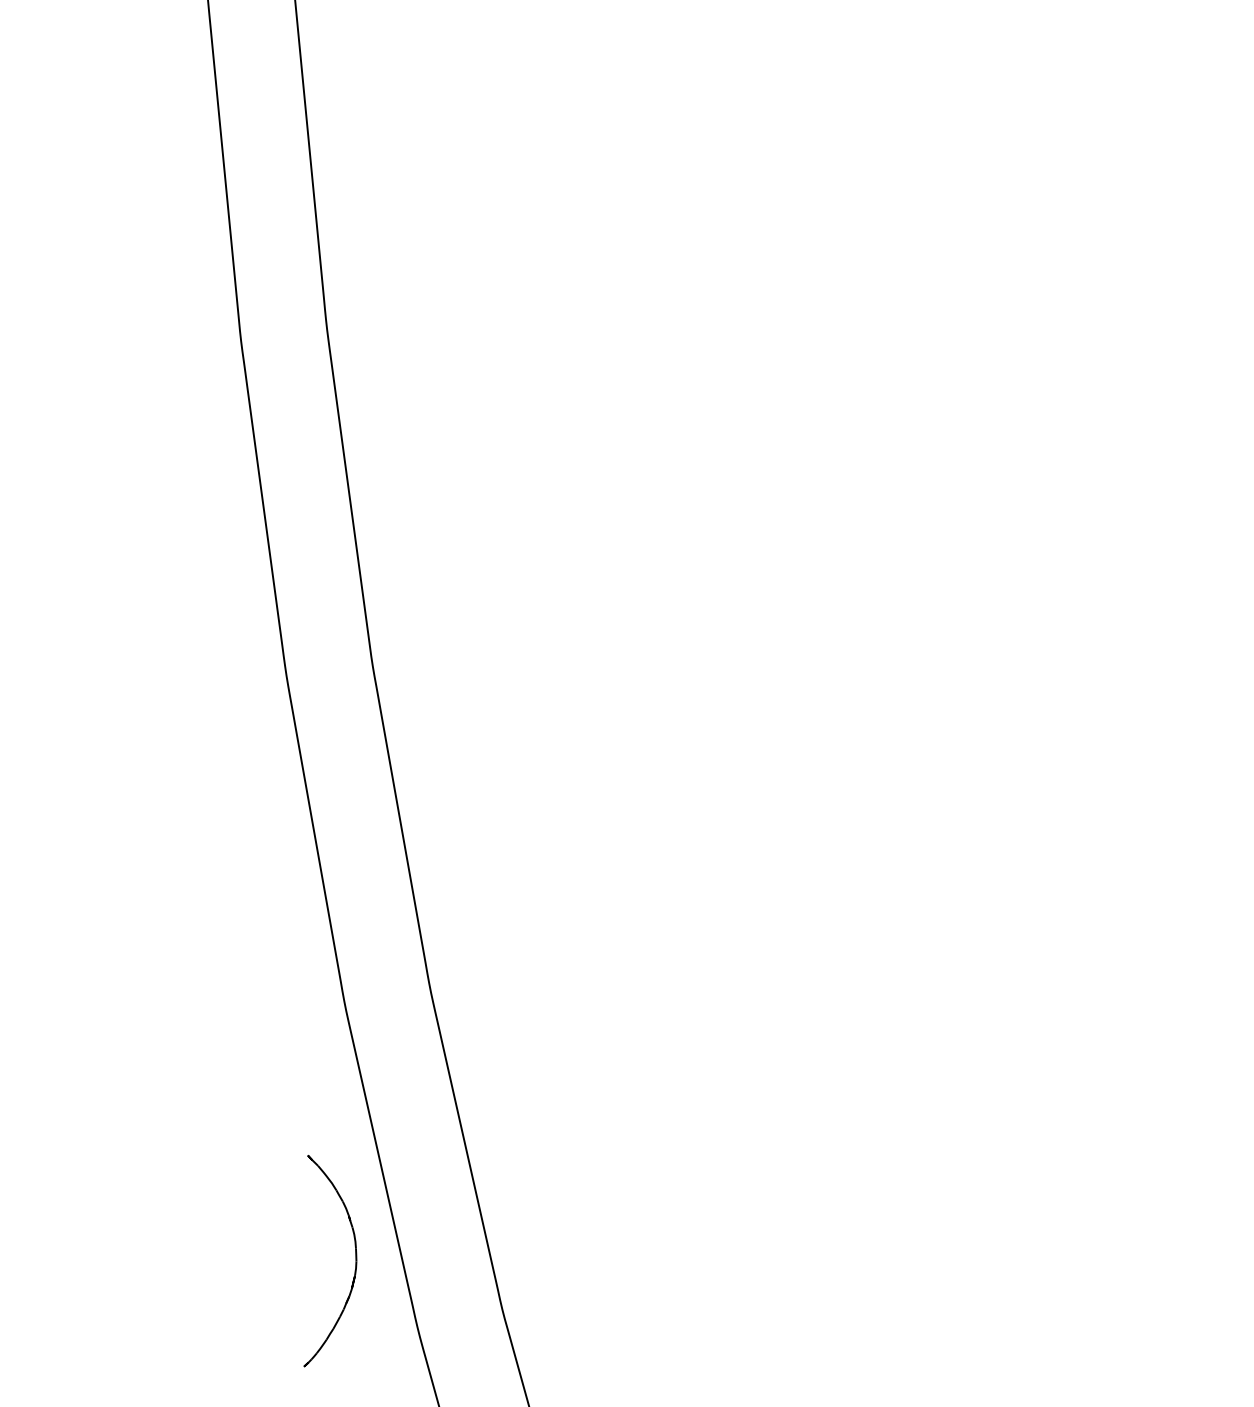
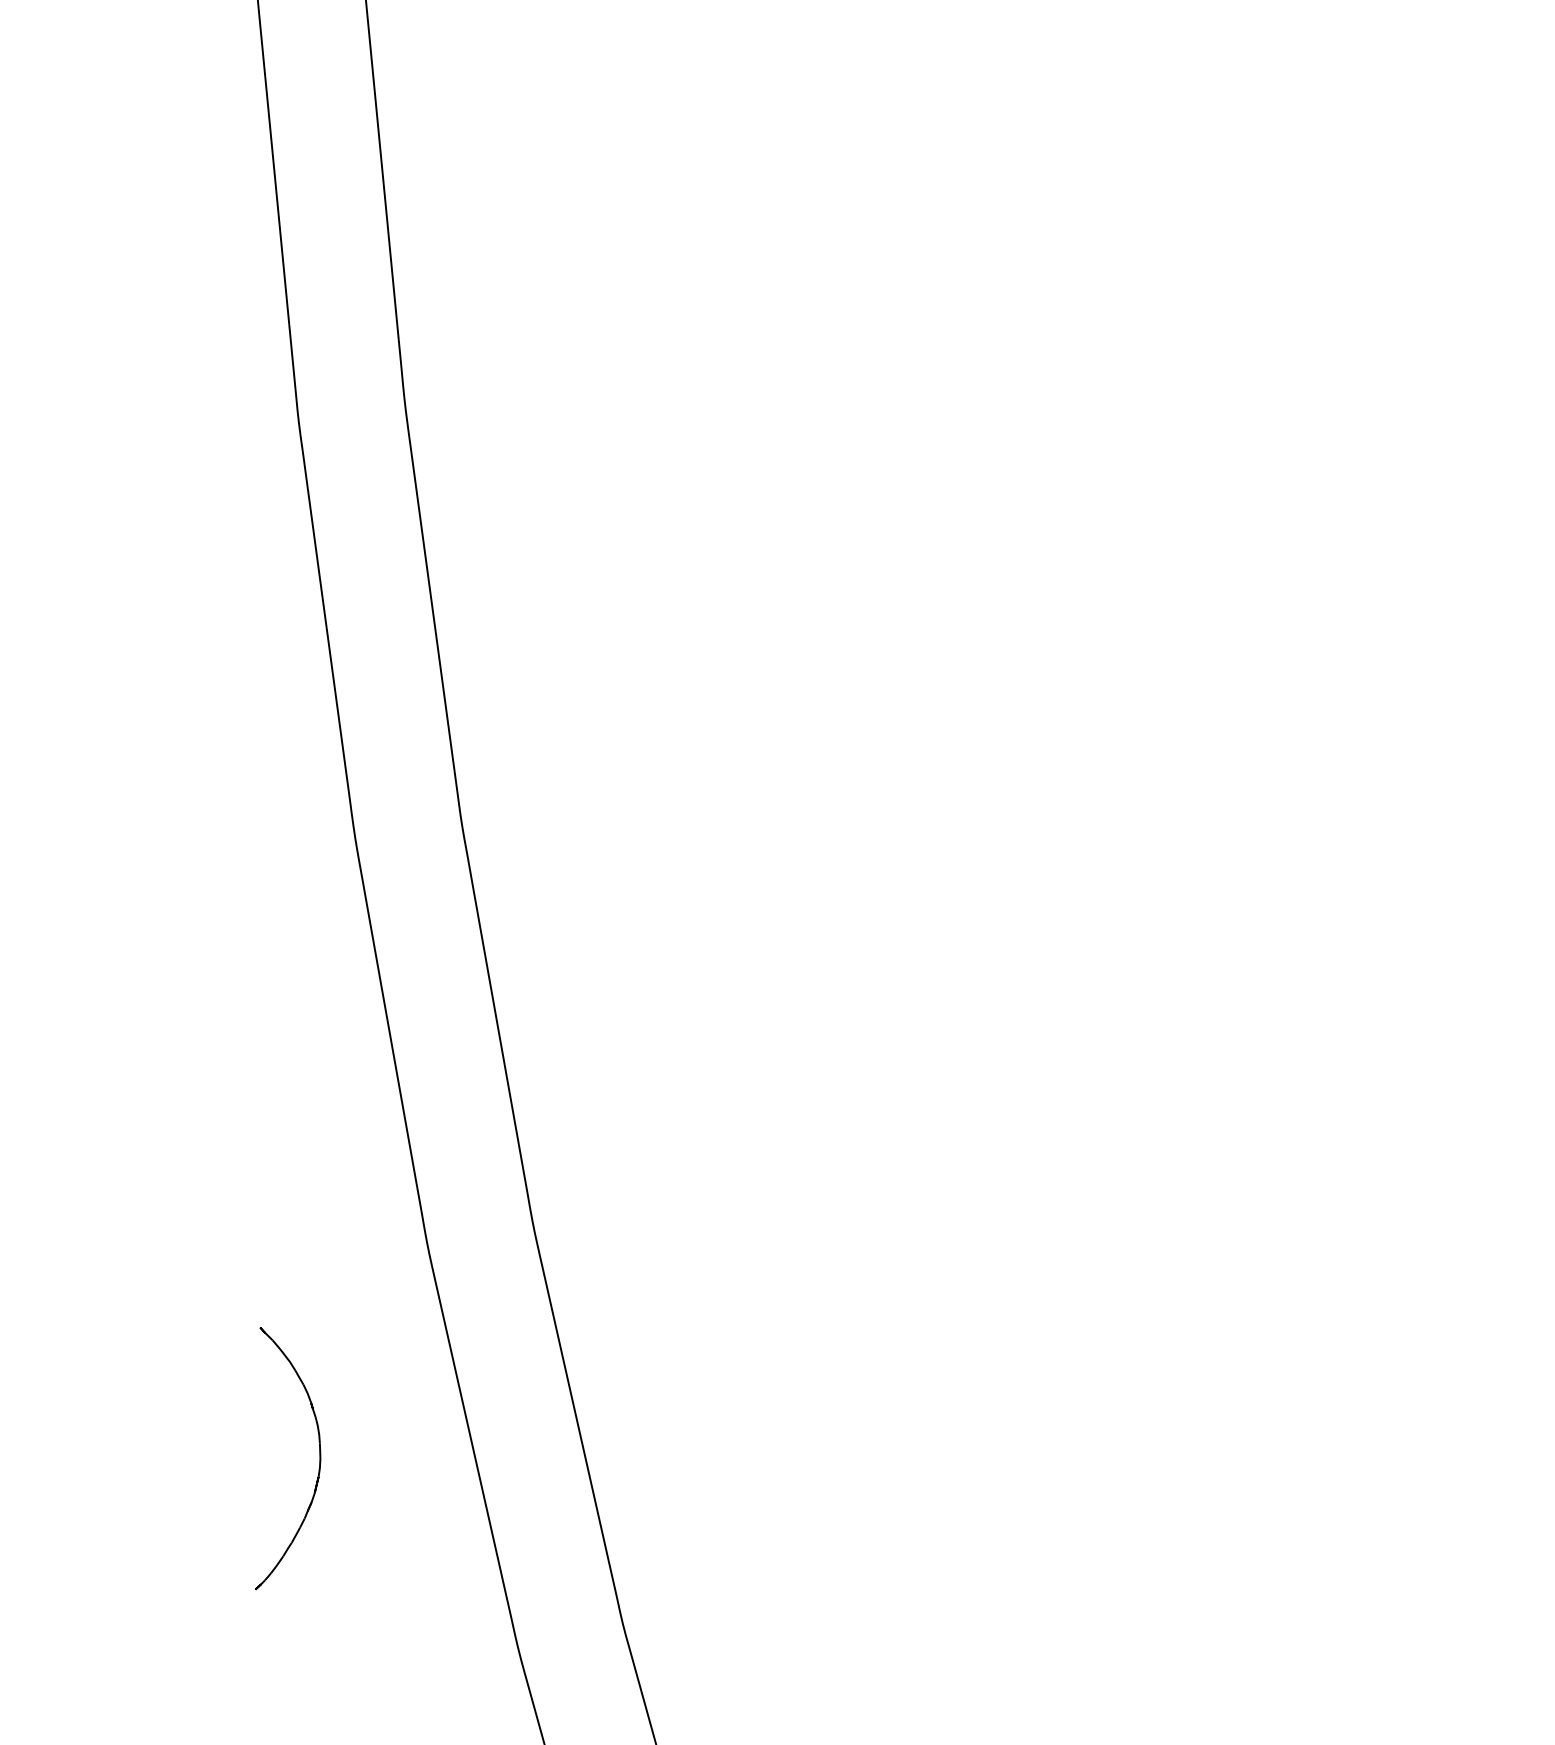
part: (355, 1260) -> (319, 1457), moved

